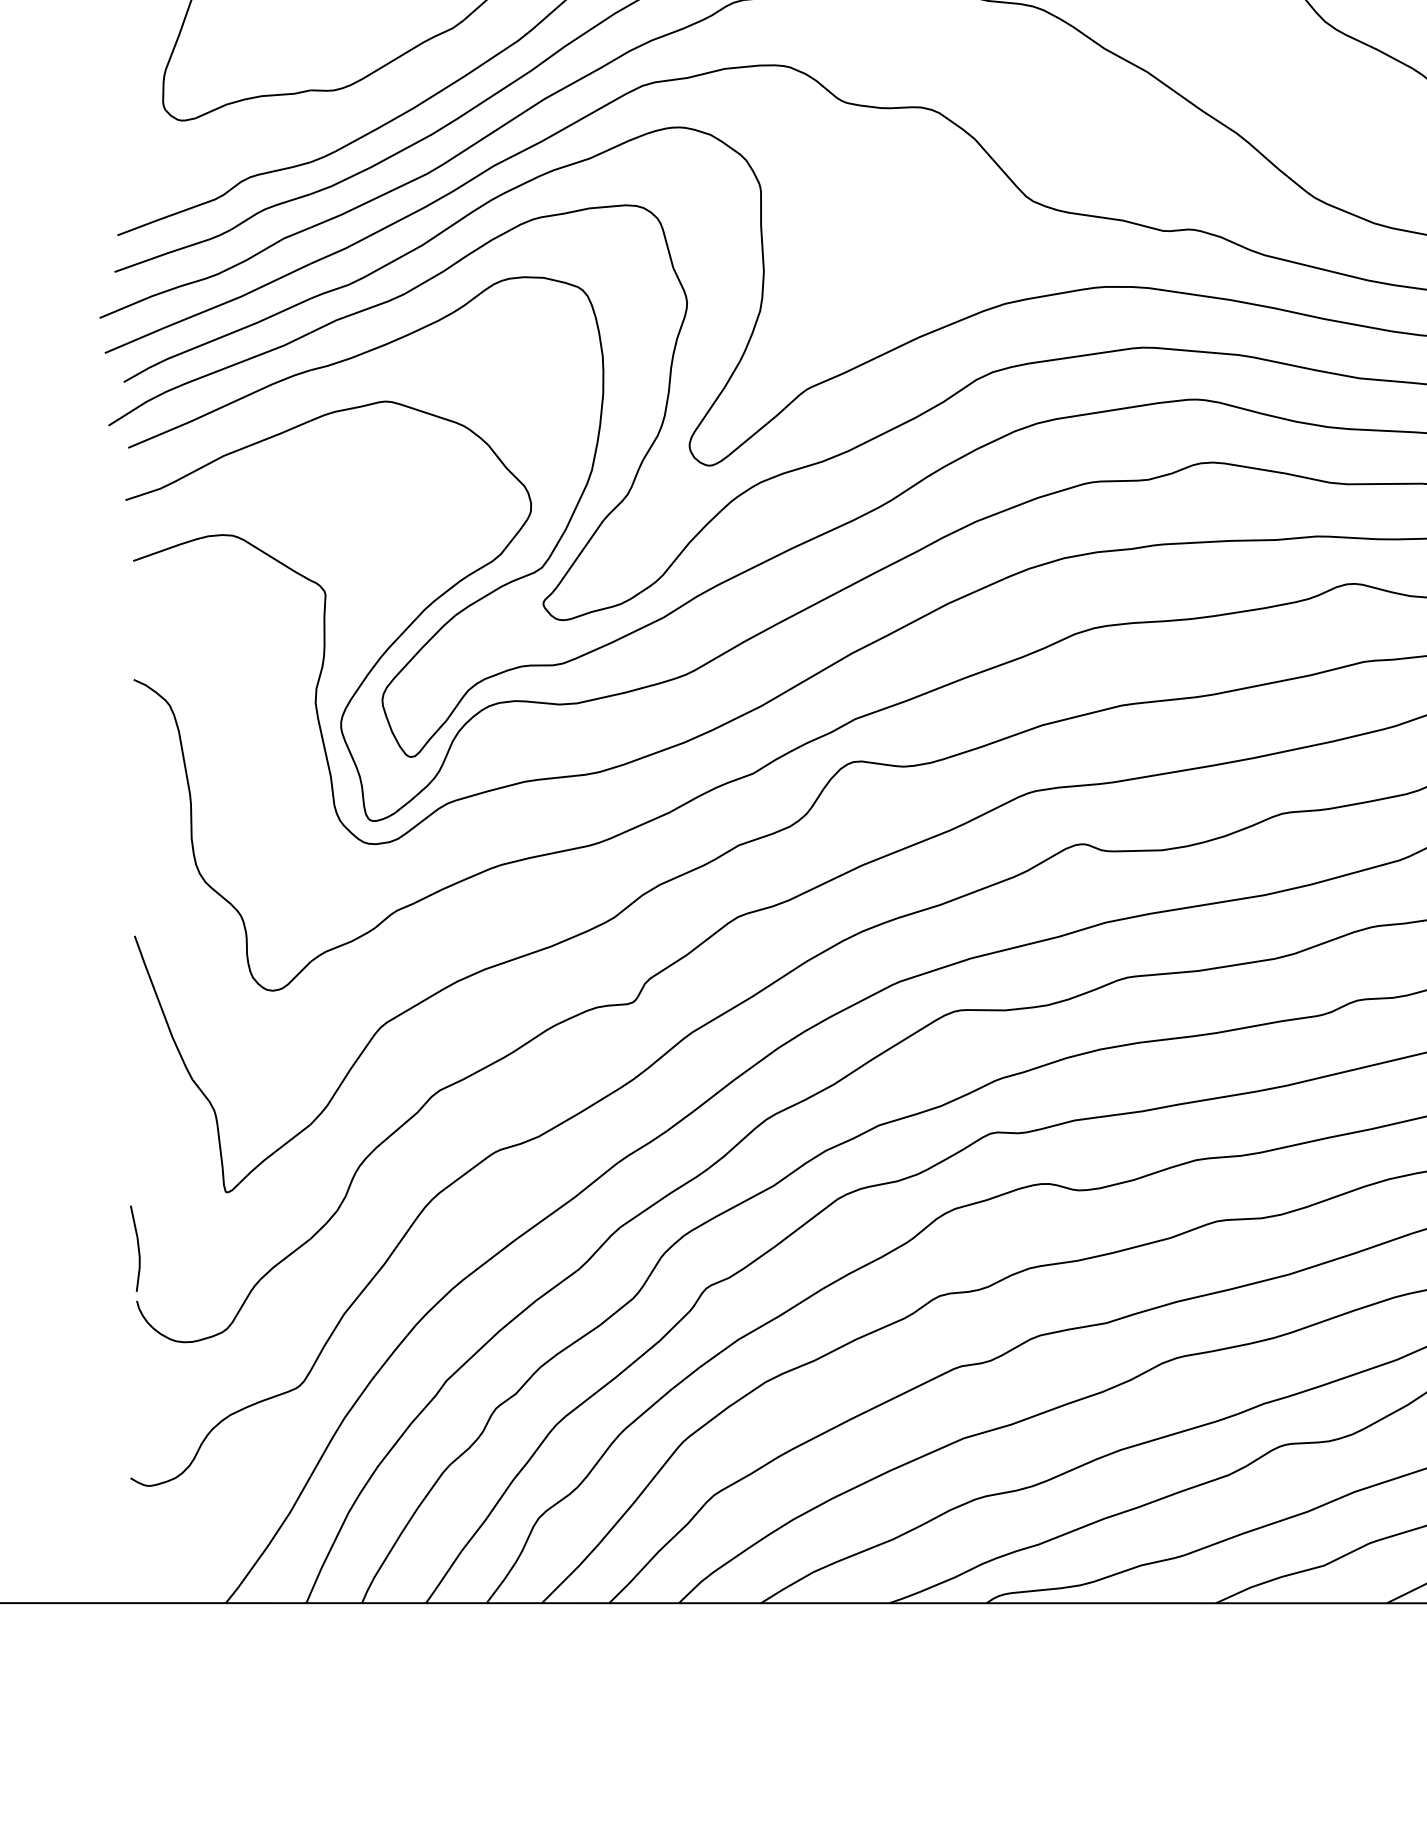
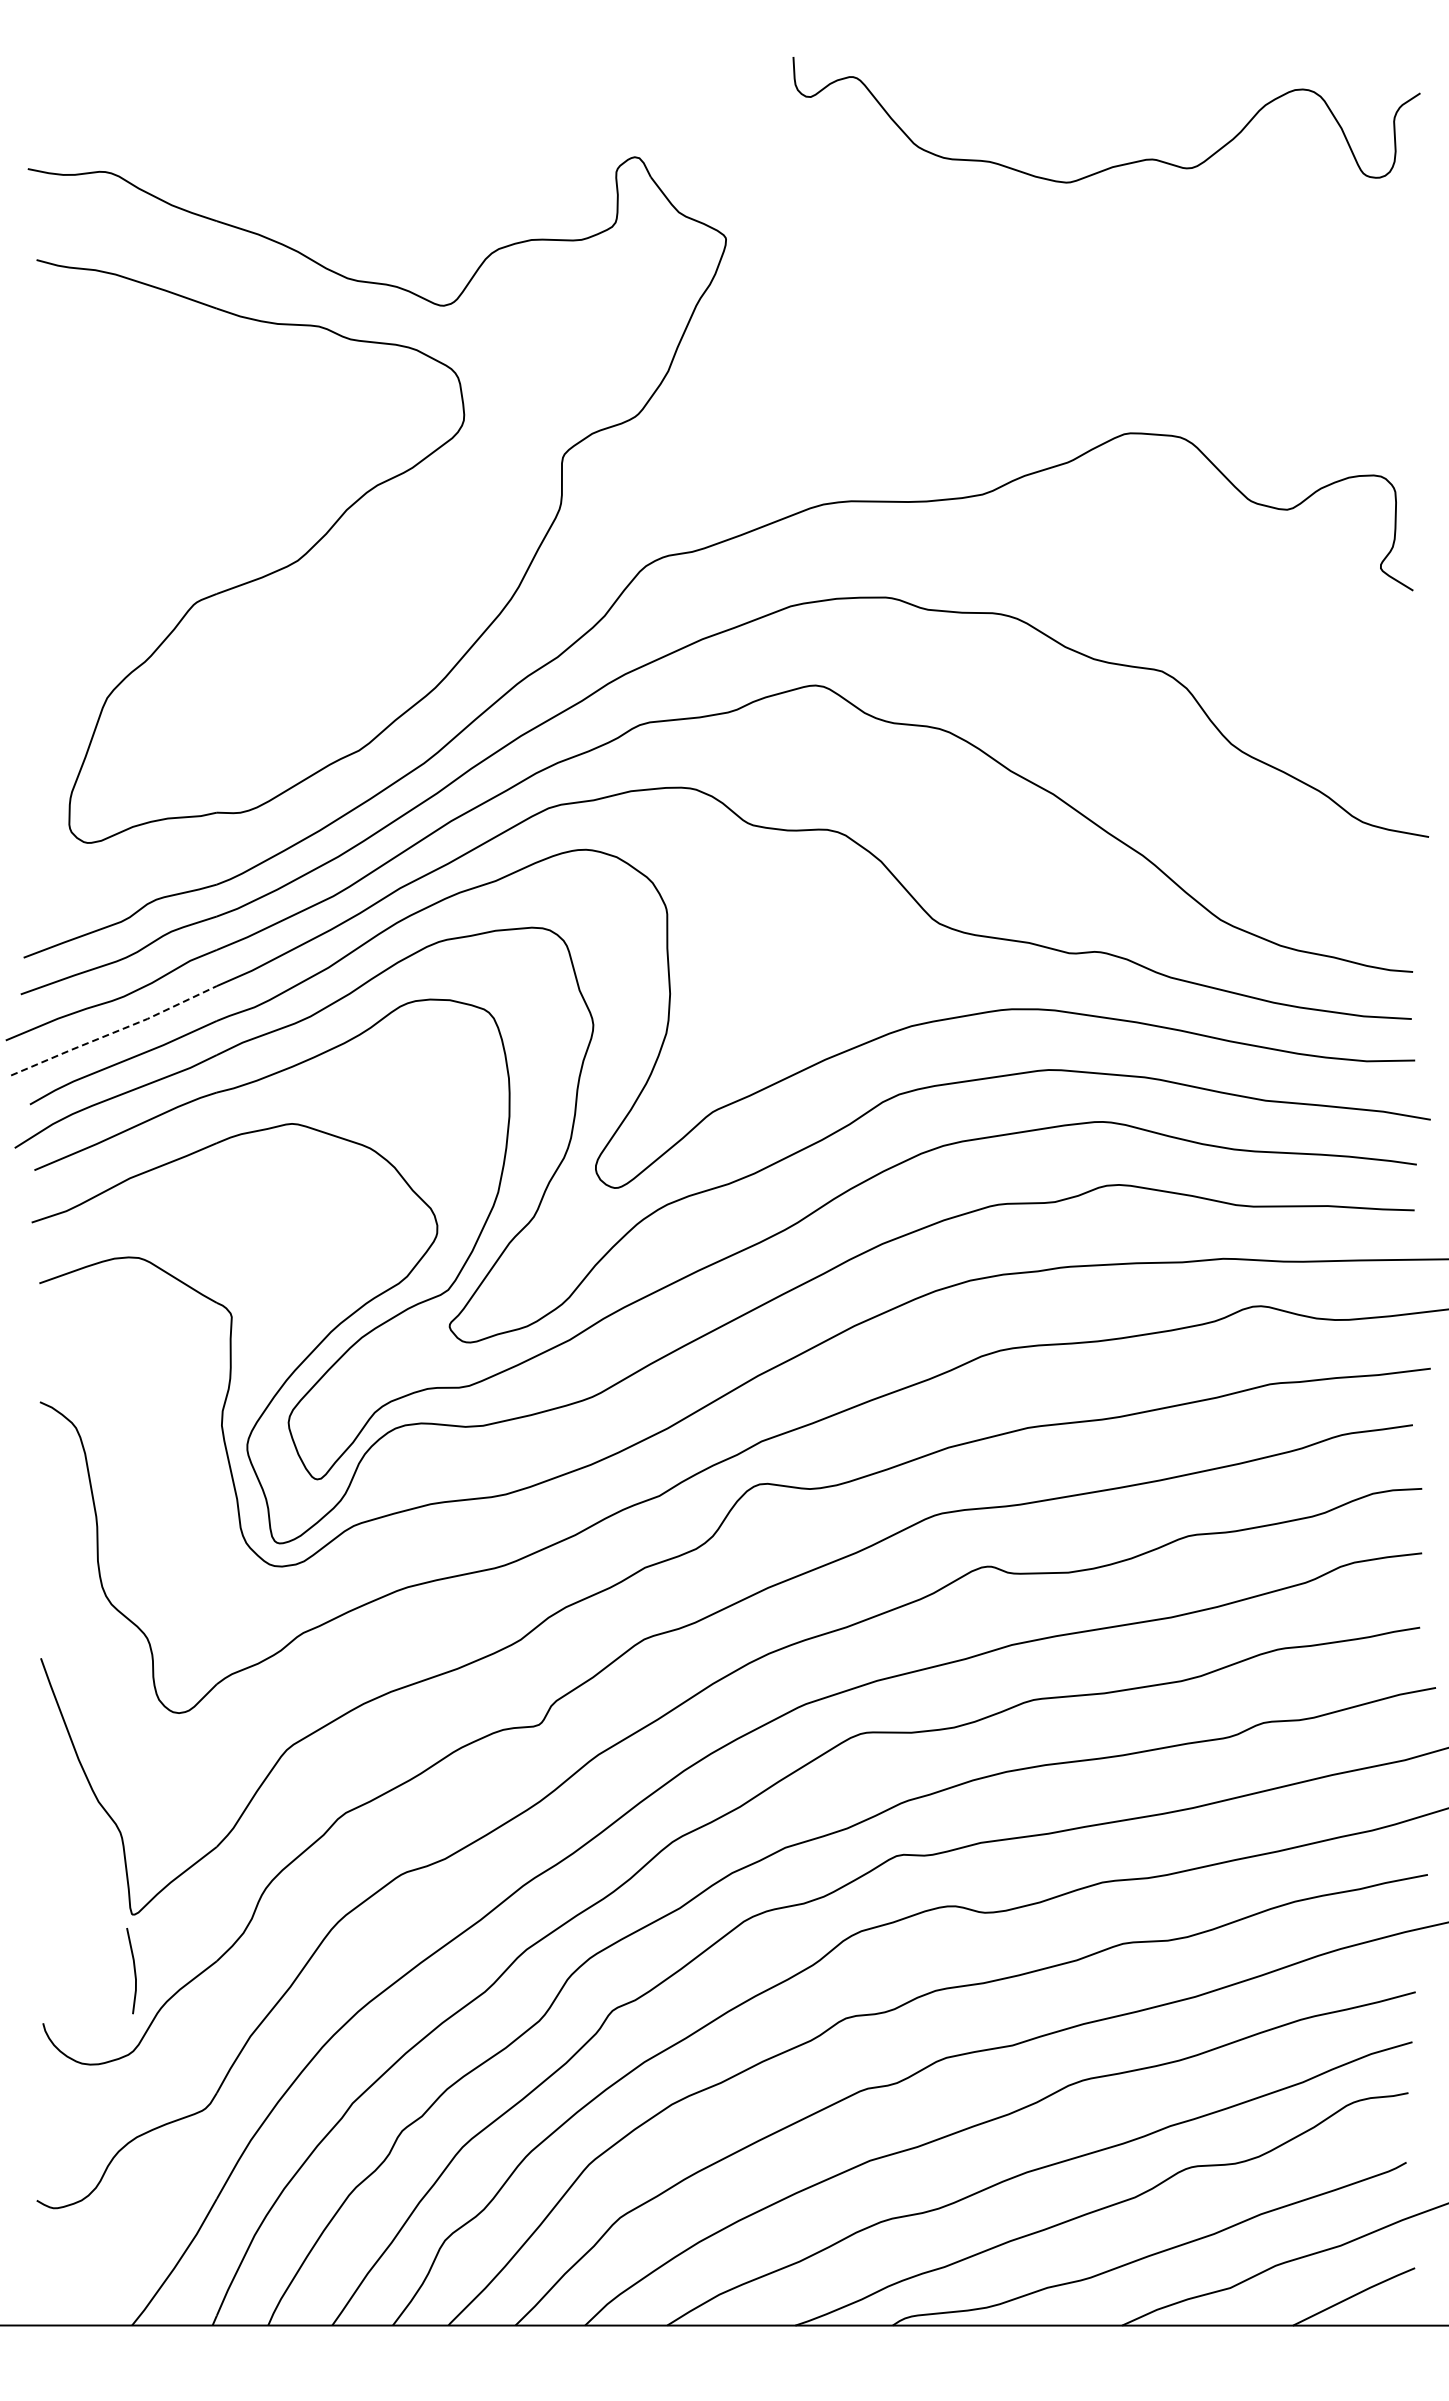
line: (209, 310) -> (115, 1032), solid -> dashed
line: (137, 1247) -> (133, 1969), moved

